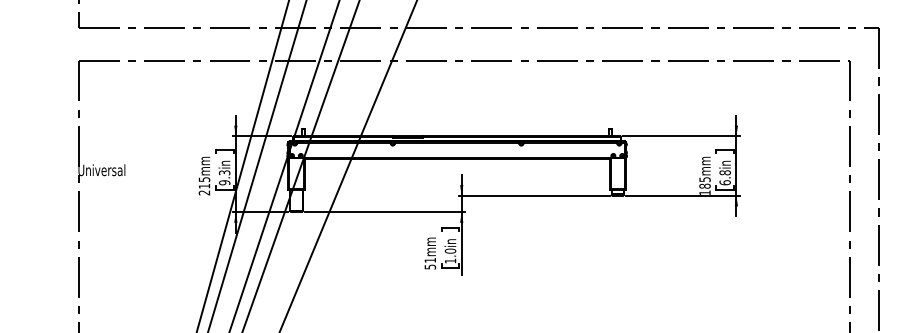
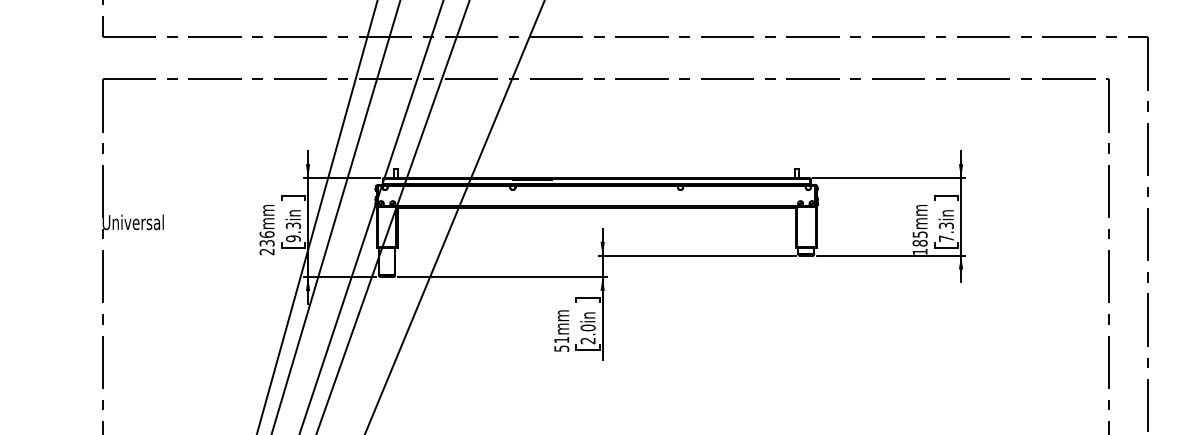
text: (724, 177) -> (945, 232), 6.8in -> 7.3in
text: (204, 182) -> (266, 238), 215mm -> 236mm
text: (450, 260) -> (587, 340), 1.0in -> 2.0in

